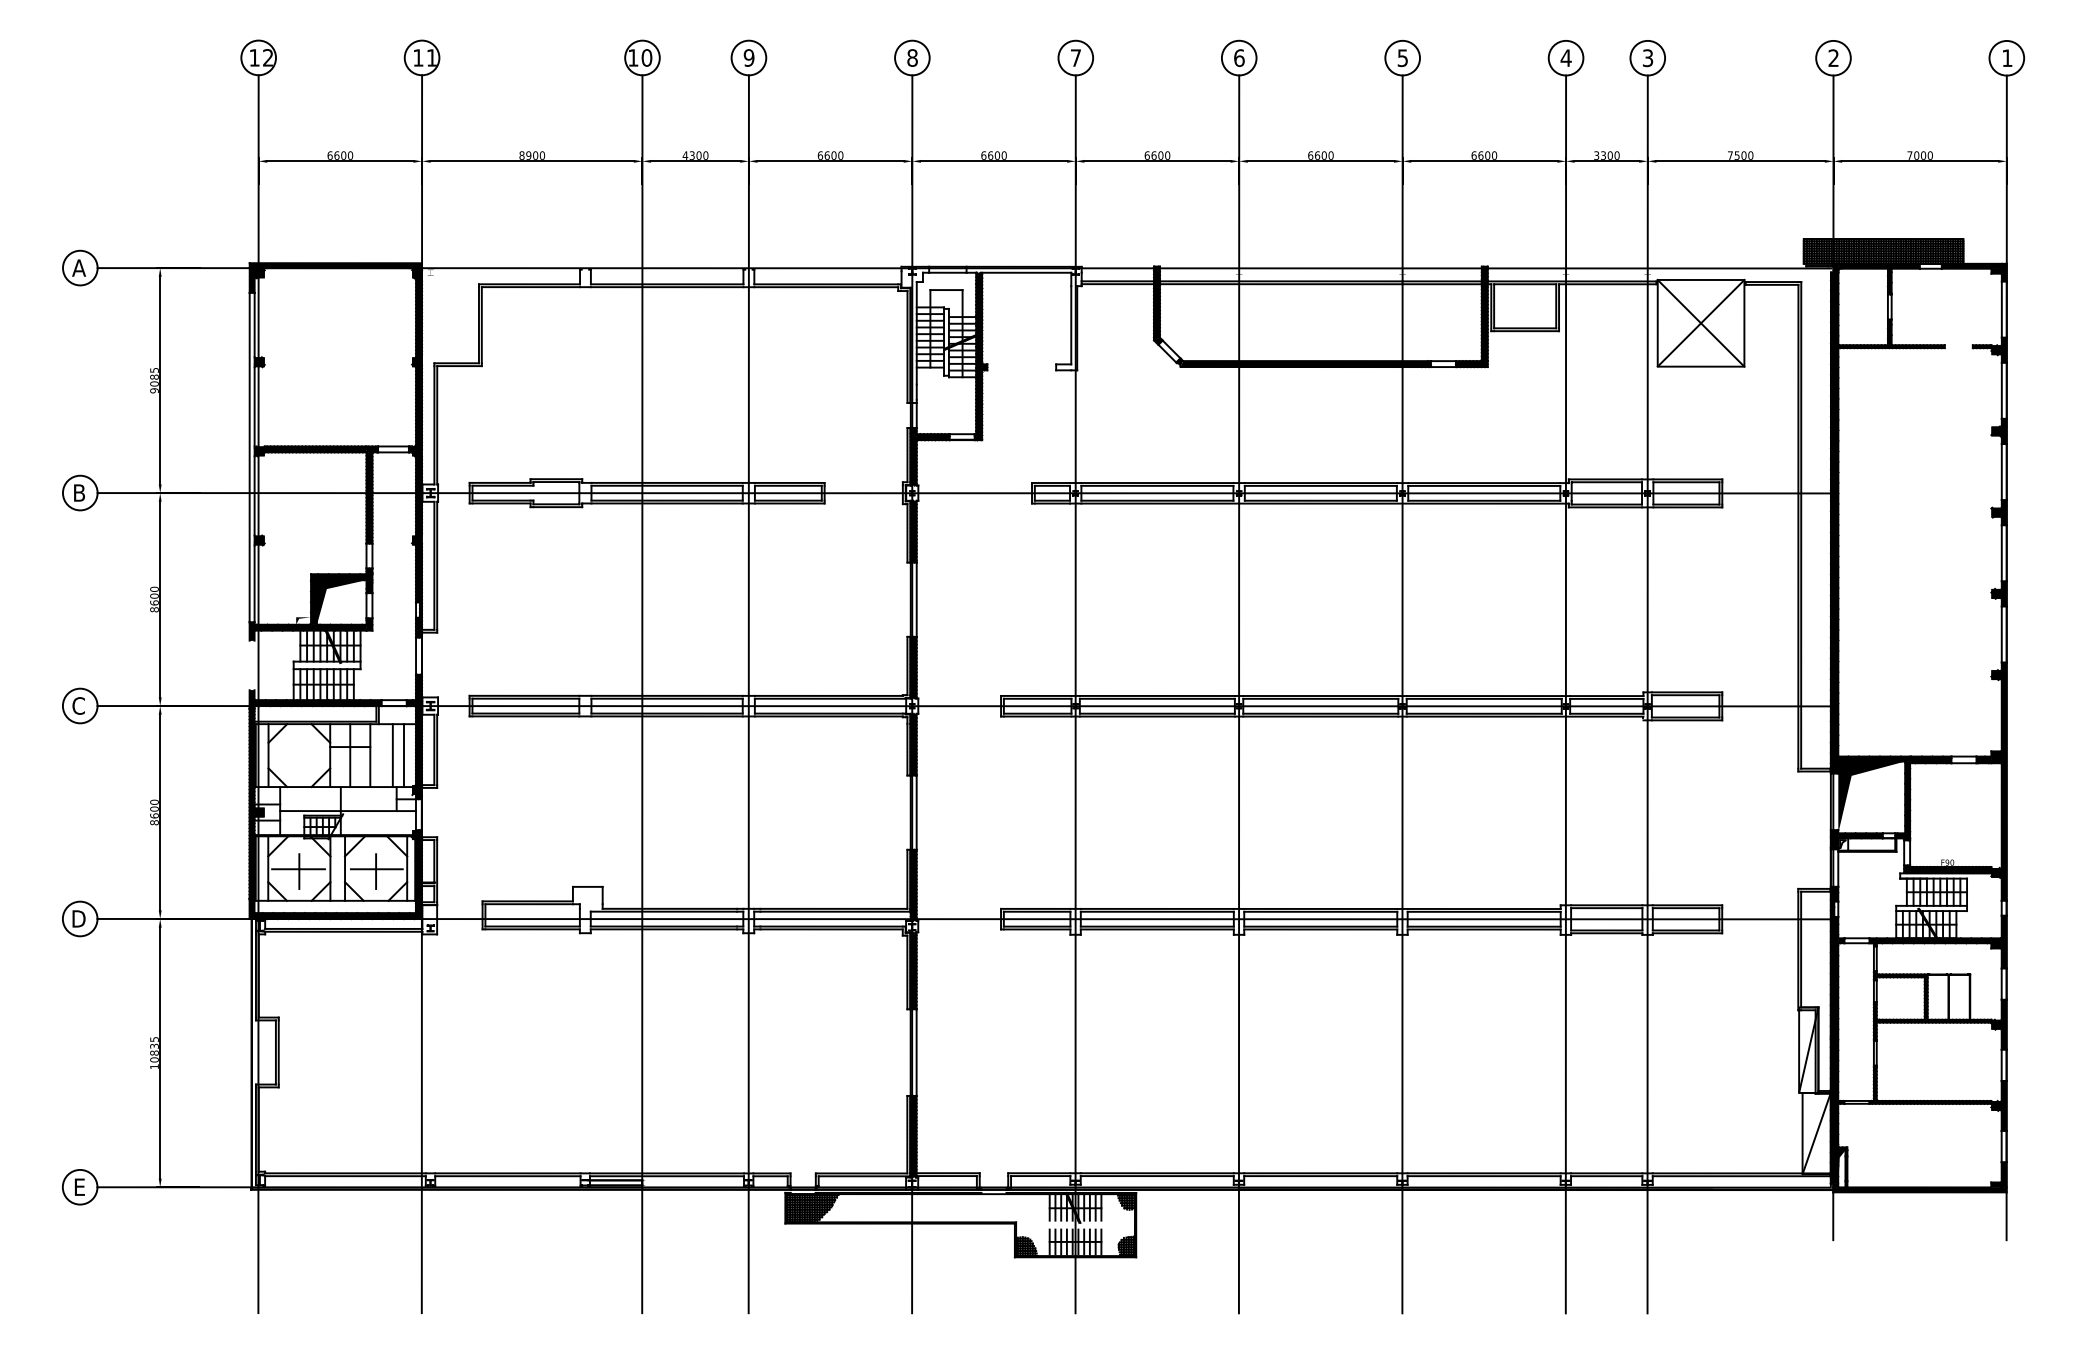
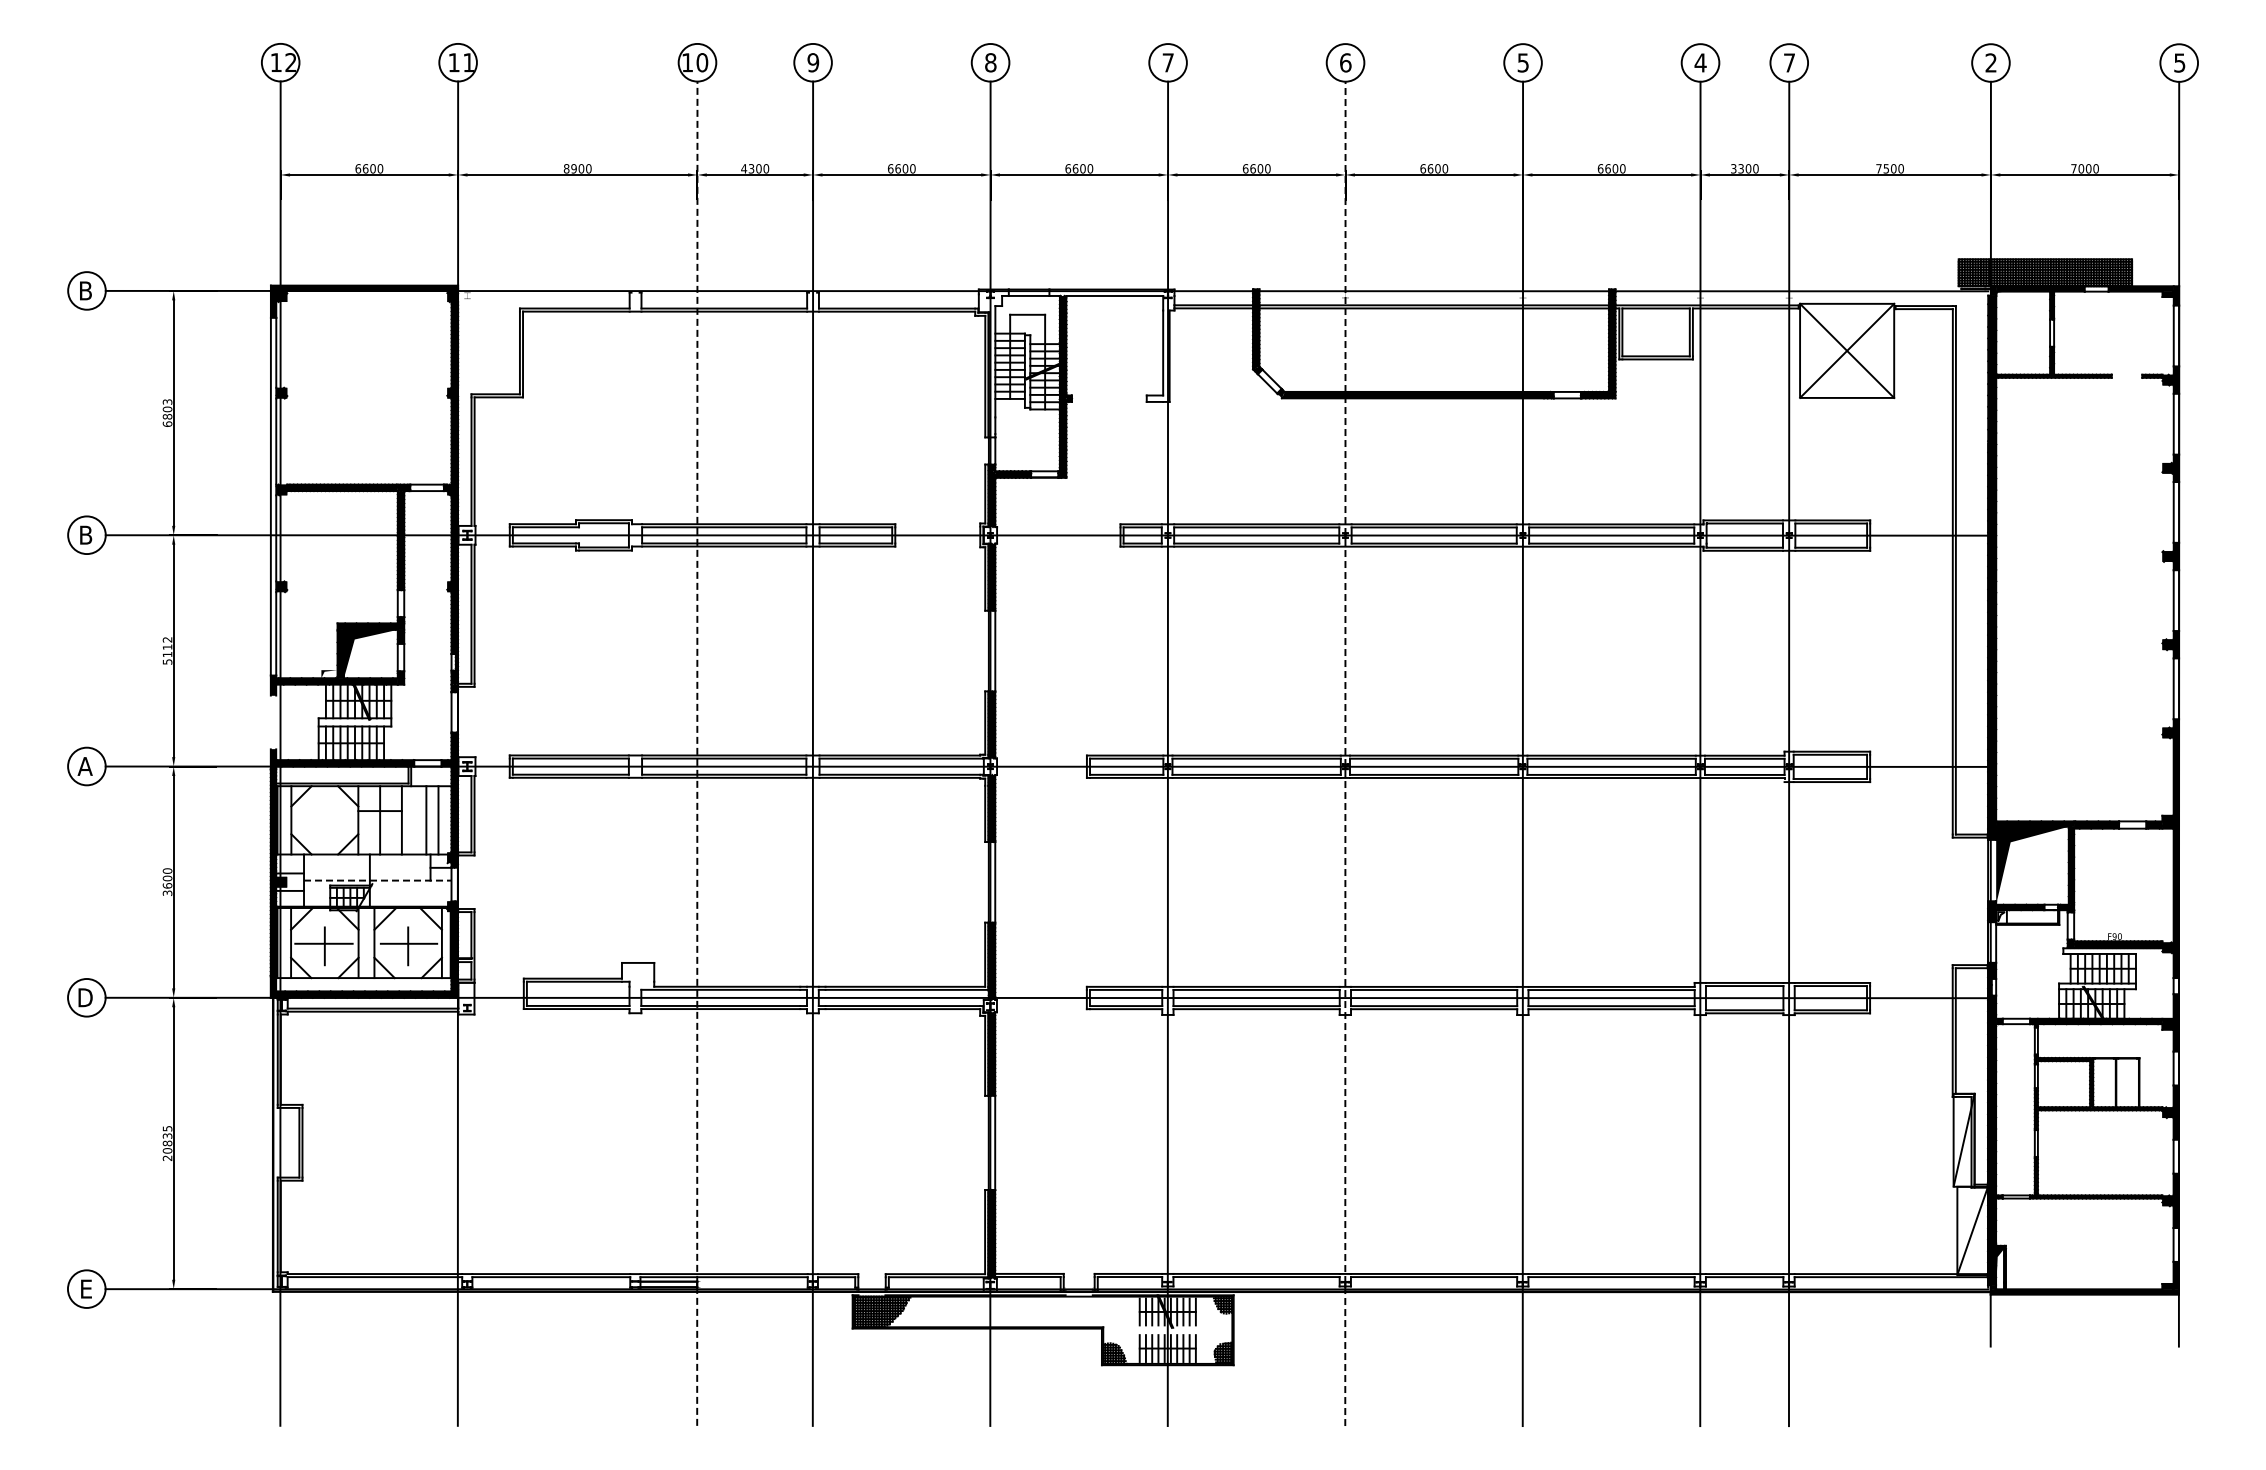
text: (1648, 57) -> (1789, 62), 3 -> 7
text: (2007, 57) -> (2179, 62), 1 -> 5
text: (78, 267) -> (85, 290), A -> B
text: (154, 380) -> (167, 412), 9085 -> 6803
text: (154, 599) -> (167, 650), 8600 -> 5112
line: (642, 694) -> (697, 753), solid -> dashed
line: (1239, 694) -> (1345, 753), solid -> dashed
text: (78, 706) -> (84, 766), C -> A
line: (347, 810) -> (377, 880), solid -> dashed
text: (154, 822) -> (167, 893), 8600 -> 3600
text: (154, 1066) -> (167, 1158), 10835 -> 20835

